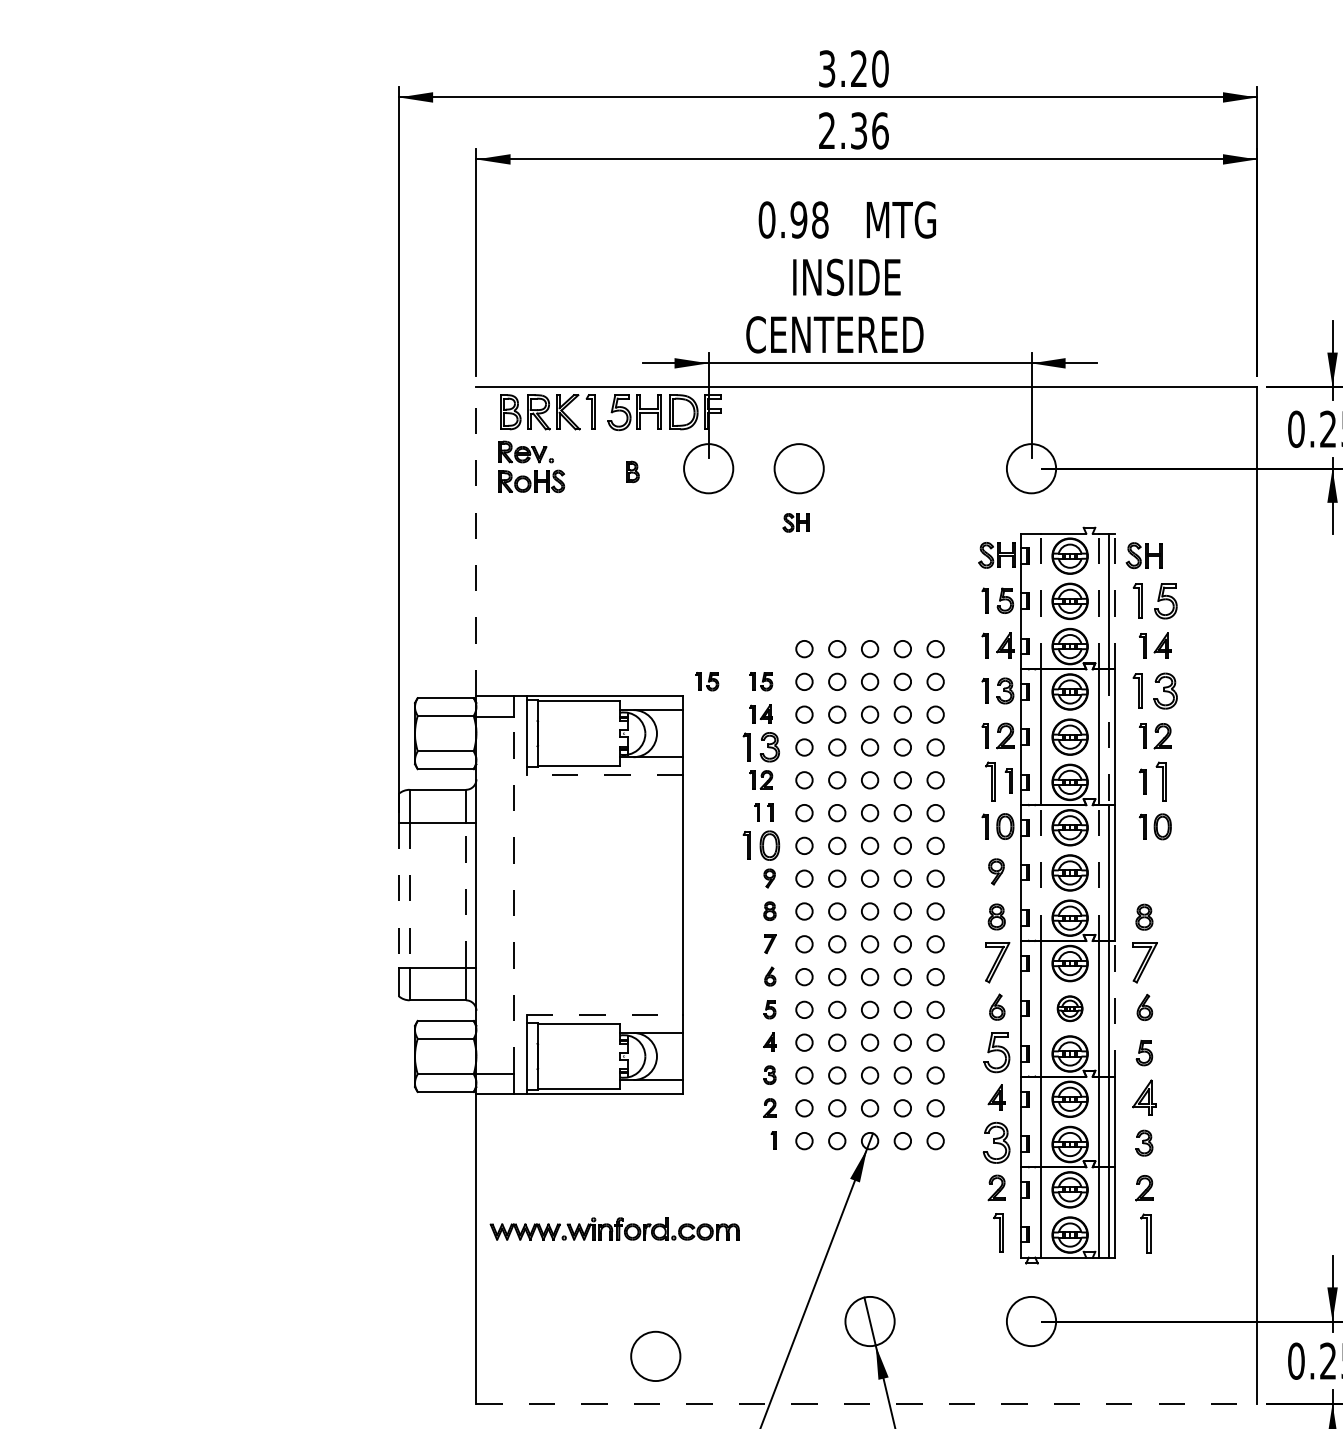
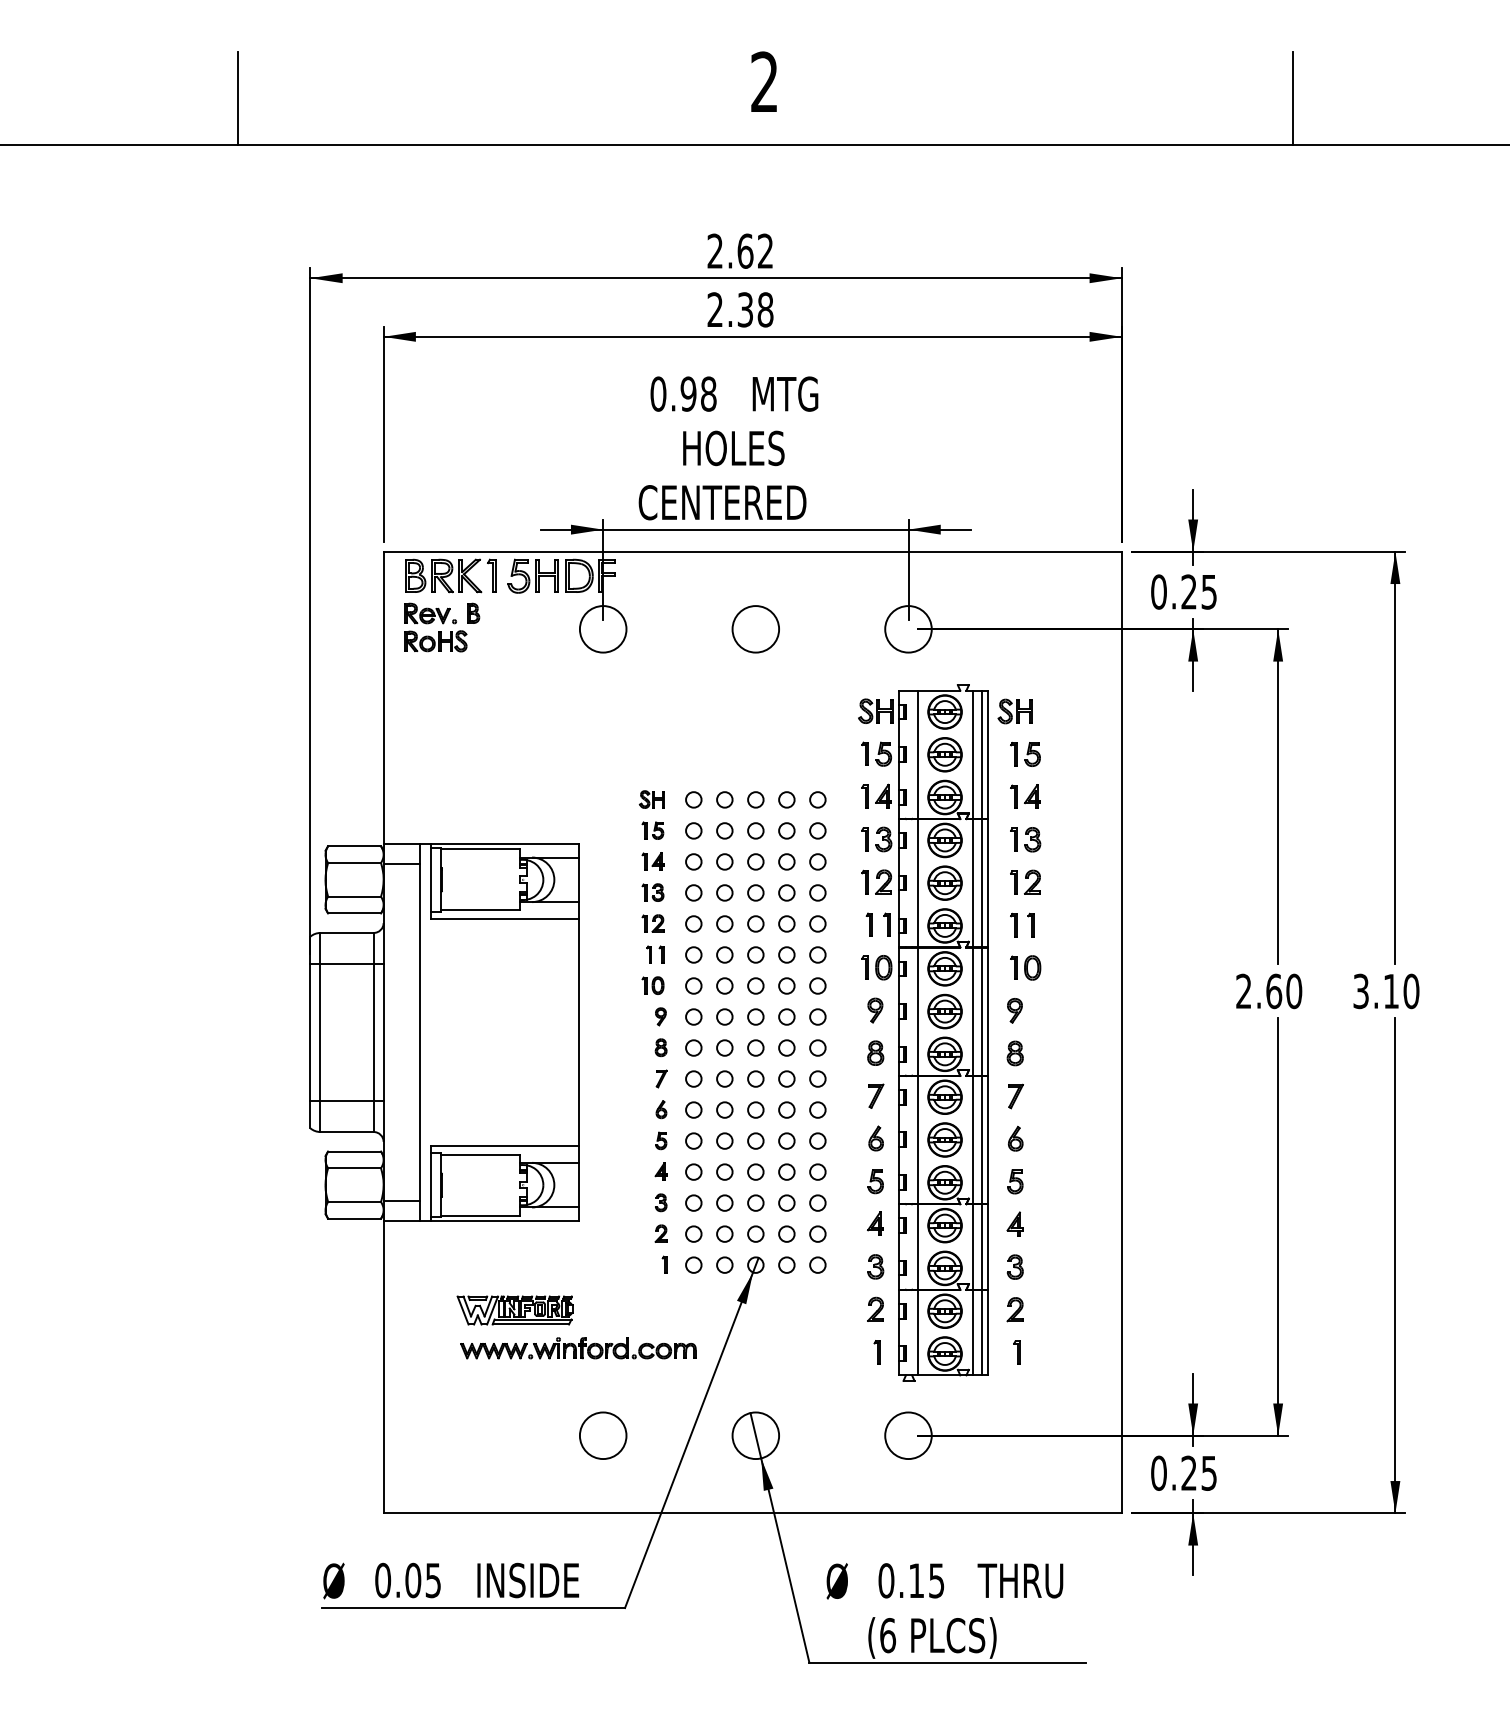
text: (853, 68) -> (740, 250), 3.20 -> 2.62
text: (880, 130) -> (765, 309), 2.36 -> 2.38
text: (848, 277) -> (735, 448), INSIDE -> HOLES
circle: (798, 468) -> (755, 629), moved
part: (632, 471) -> (473, 612), moved
part: (795, 522) -> (651, 799), moved
line: (476, 540) -> (383, 697), dashed -> solid
part: (1155, 600) -> (1025, 753), size x0.71
line: (1041, 601) -> (917, 754), dashed -> solid
line: (1099, 601) -> (972, 754), dashed -> solid
line: (1115, 601) -> (987, 754), dashed -> solid
part: (706, 681) -> (601, 830), removed
part: (1155, 690) -> (1025, 839), size x0.71
line: (1108, 737) -> (981, 883), dashed -> solid
part: (760, 747) -> (652, 892), size x0.62
line: (605, 774) -> (505, 918), dashed -> solid
part: (989, 780) -> (868, 924), size x0.62
part: (1160, 780) -> (1030, 924), size x0.62
part: (760, 845) -> (652, 985), size x0.62
part: (1143, 871) -> (1014, 1010), added
line: (1041, 872) -> (917, 1011), dashed -> solid
line: (1099, 872) -> (972, 1011), dashed -> solid
line: (399, 895) -> (310, 1032), dashed -> solid
line: (409, 895) -> (320, 1032), dashed -> solid
line: (465, 895) -> (373, 1032), dashed -> solid
line: (514, 895) -> (419, 1032), dashed -> solid
part: (997, 961) -> (876, 1095), size x0.62
part: (1144, 962) -> (1015, 1096), size x0.62
part: (1069, 1008) -> (944, 1139), size x1.43
line: (1115, 1008) -> (987, 1139), dashed -> solid
line: (605, 1015) -> (505, 1146), dashed -> solid
part: (996, 1052) -> (875, 1181), size x0.62
part: (1143, 1097) -> (1014, 1223), size x0.71
part: (996, 1142) -> (875, 1266), size x0.62
part: (614, 1189) -> (514, 1310), added
part: (614, 1229) -> (578, 1348), moved
part: (997, 1233) -> (876, 1352), size x0.62
part: (1145, 1233) -> (1016, 1352), size x0.62
circle: (656, 1356) -> (603, 1435), moved
line: (867, 1403) -> (753, 1513), dashed -> solid

